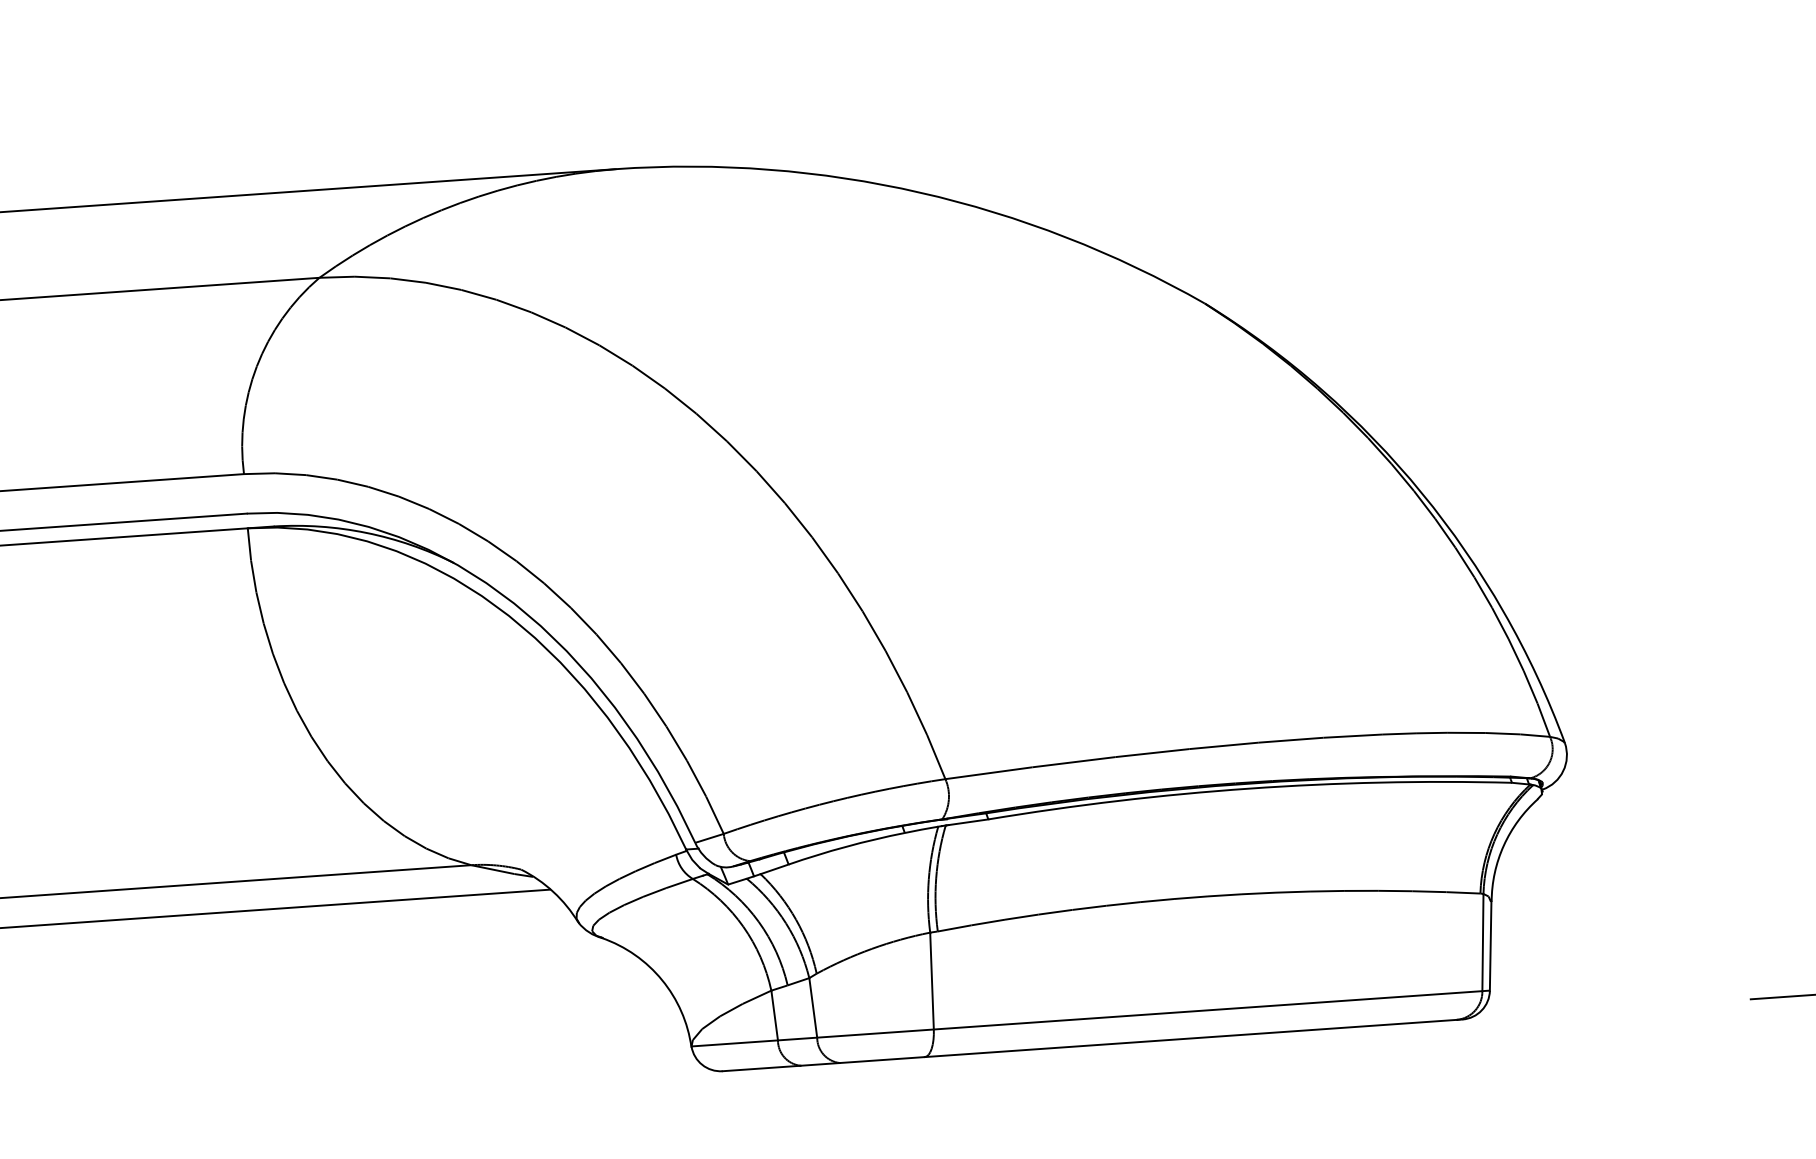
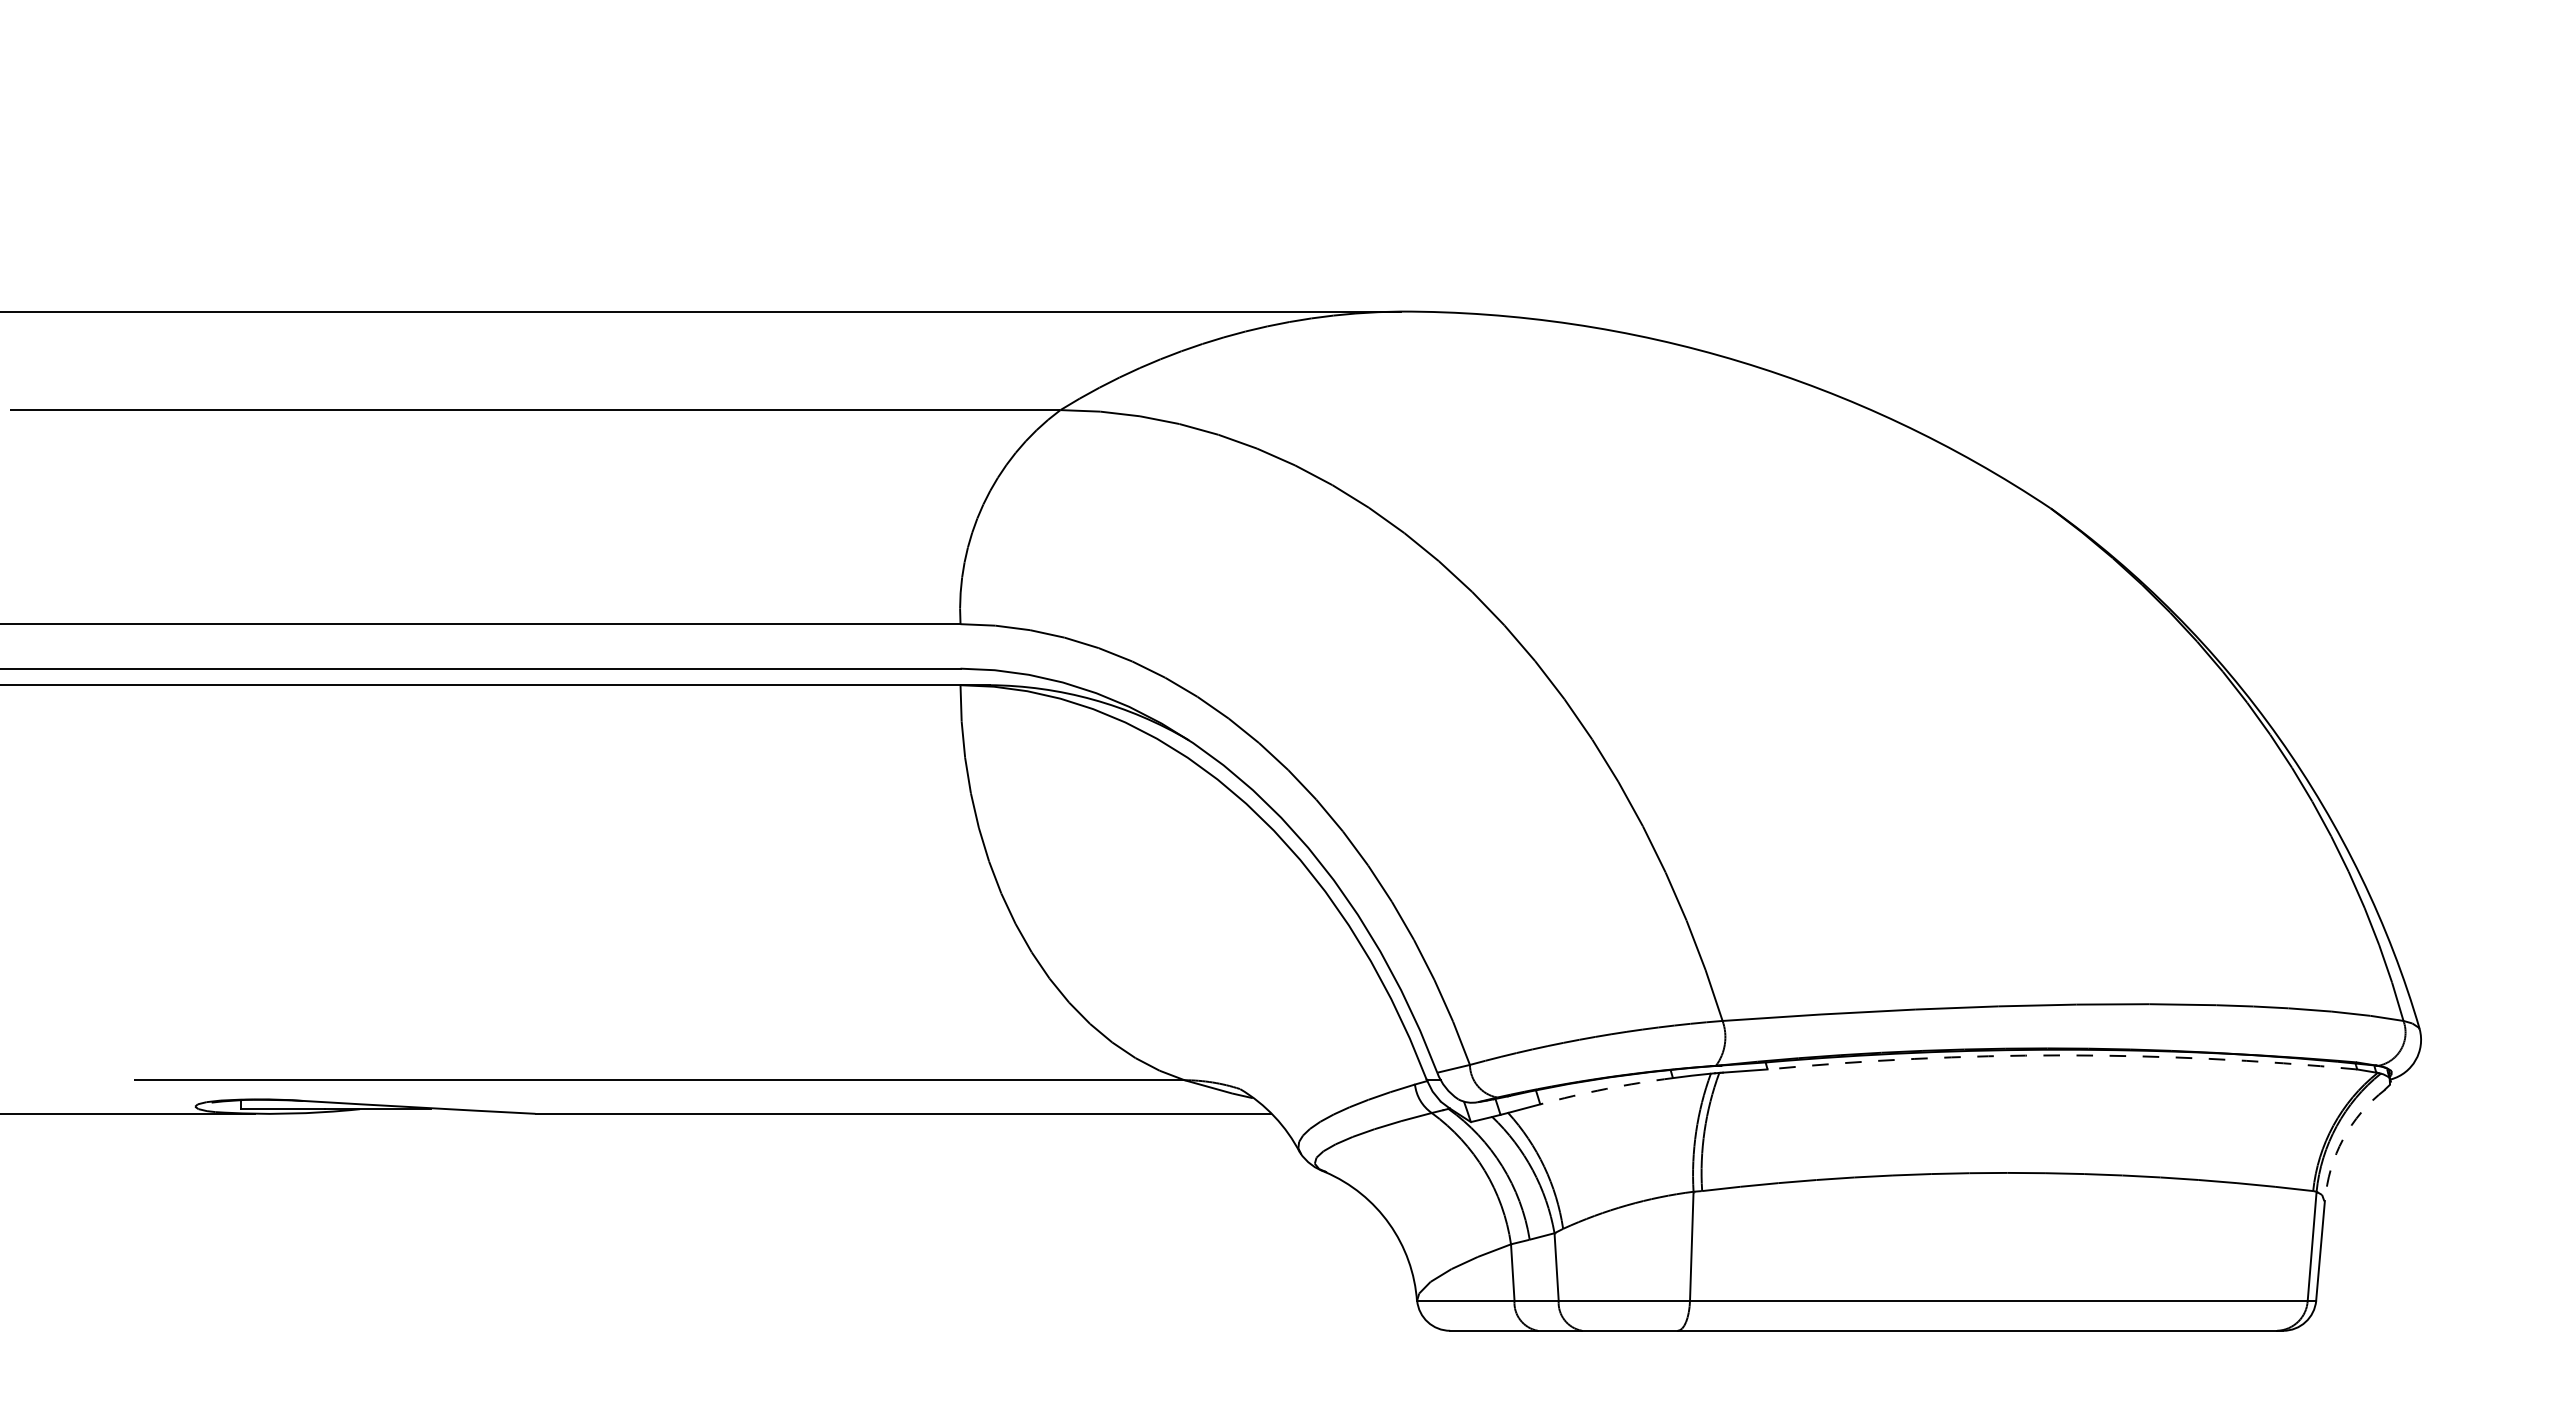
arc: (1249, 788) -> (2062, 1055), solid -> dashed
arc: (1504, 845) -> (2343, 1139), solid -> dashed
arc: (846, 846) -> (1606, 1088), solid -> dashed

